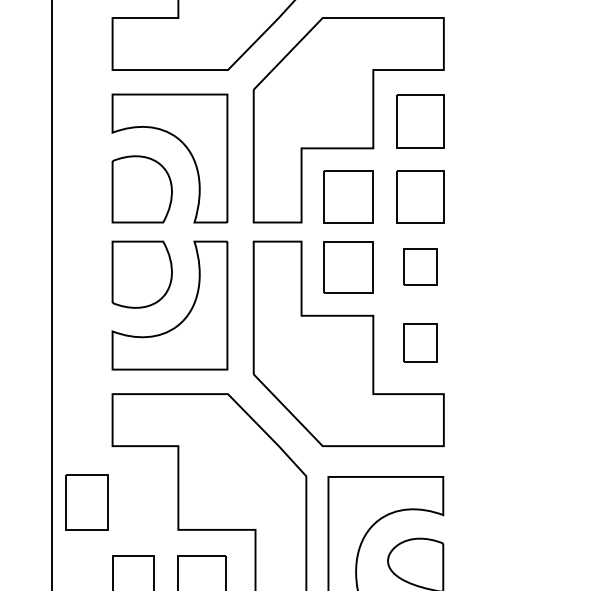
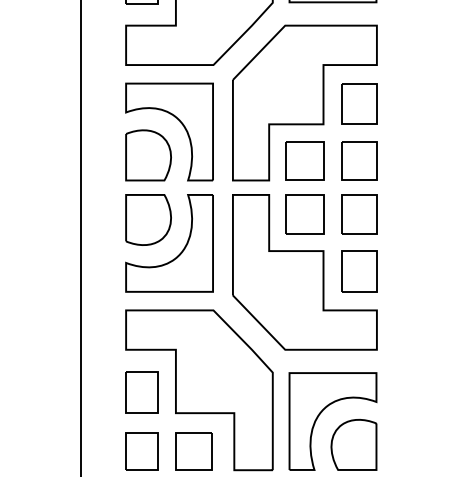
part: (420, 267) -> (359, 214), size x1.43
part: (420, 342) -> (359, 271), size x1.43
part: (86, 502) -> (141, 392), moved

